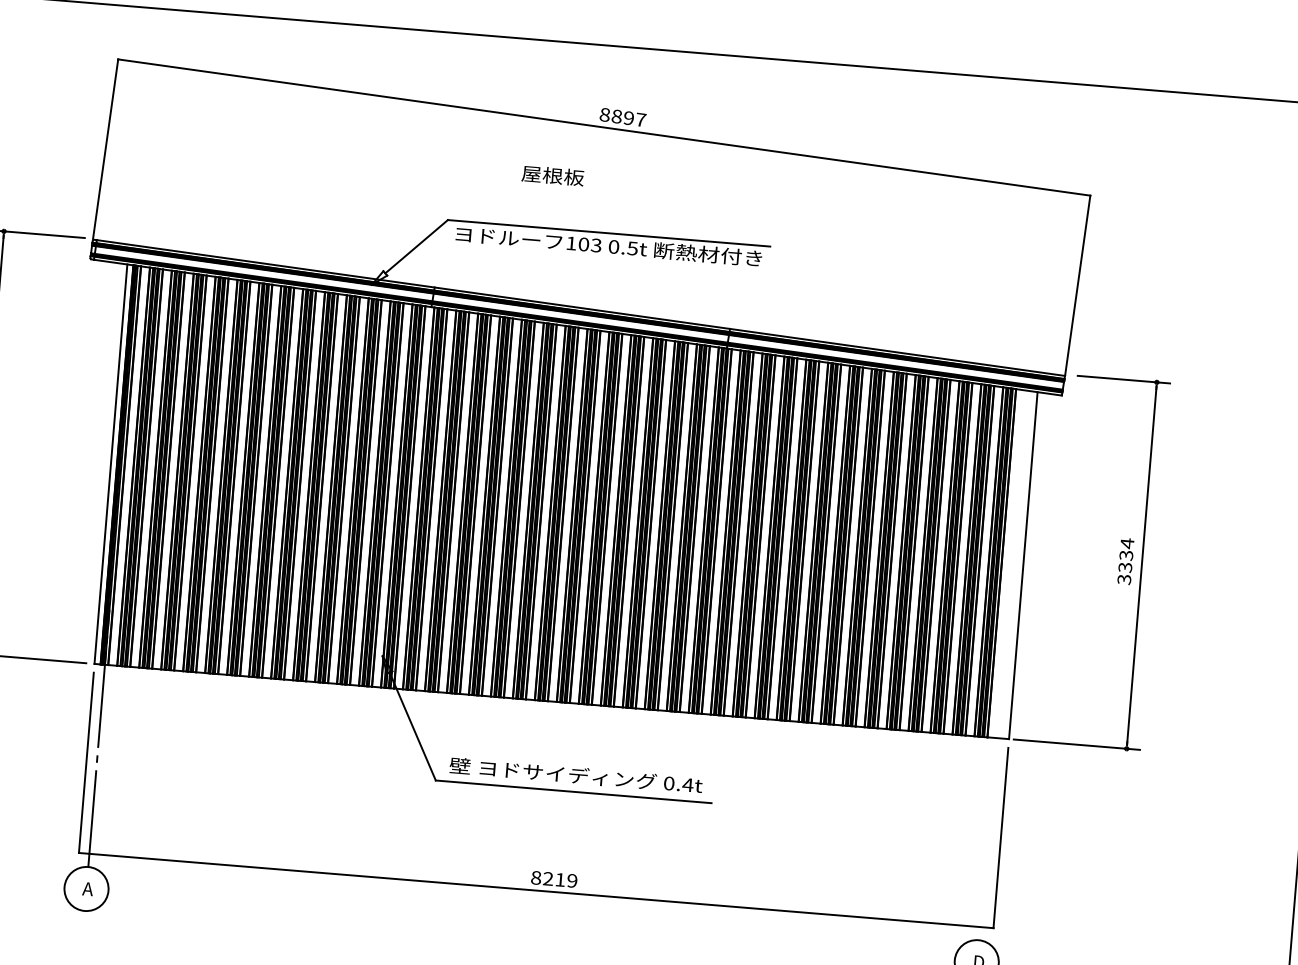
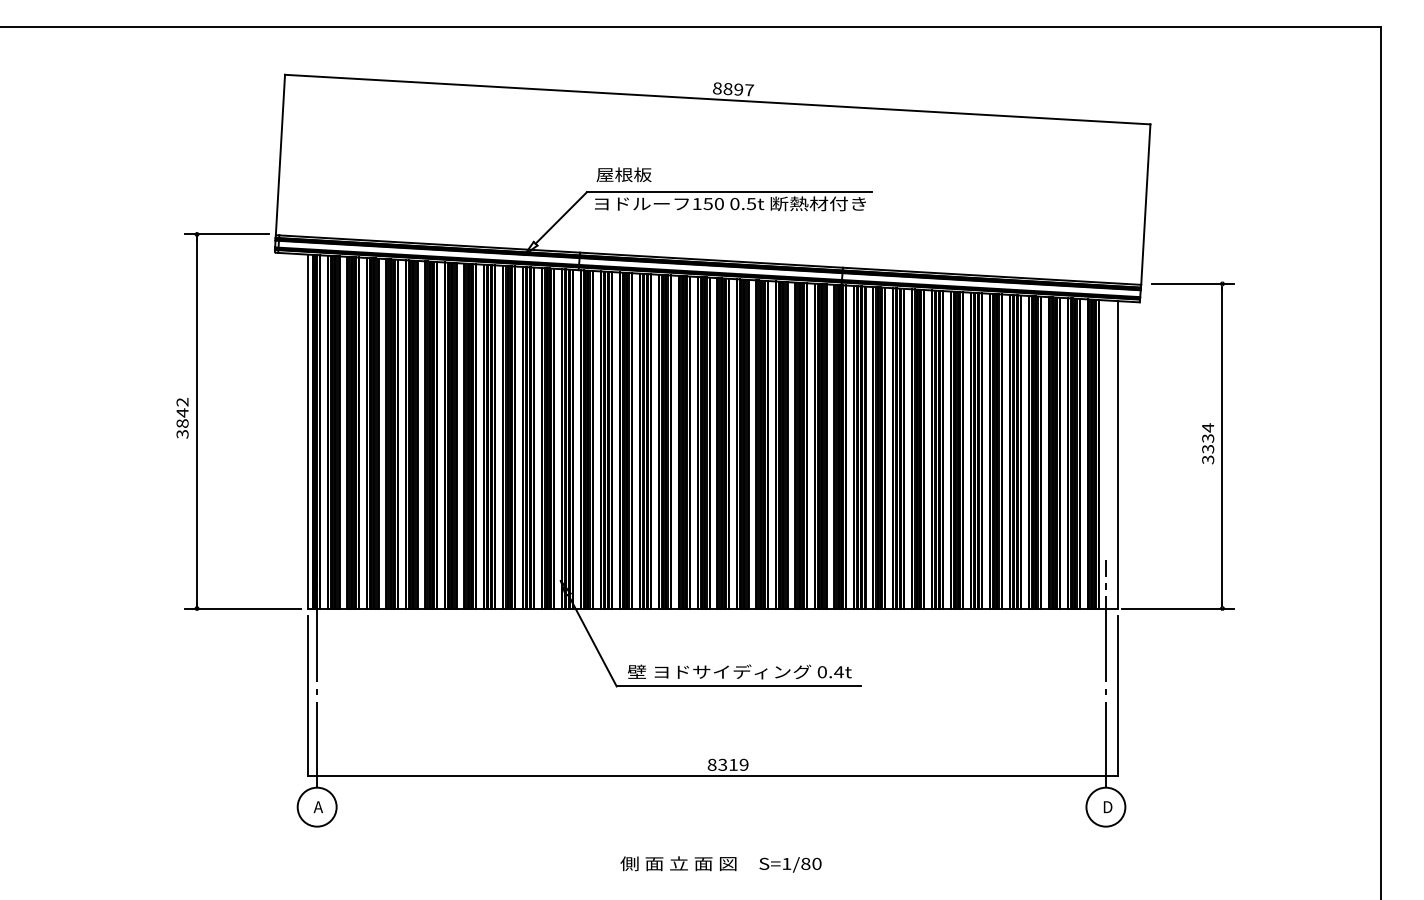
text: (552, 175) -> (623, 174), moved
text: (589, 244) -> (713, 203), 103 -> 150
line: (988, 811) -> (1105, 673), added
text: (547, 878) -> (722, 764), 8219 -> 8319

